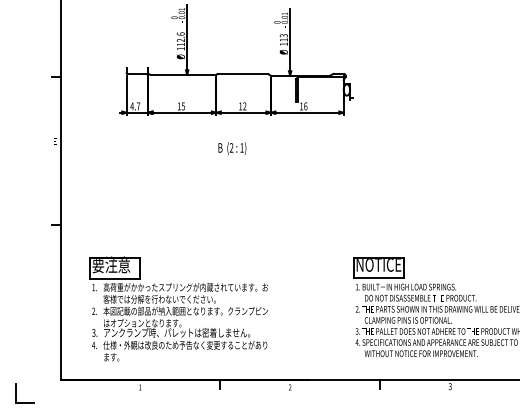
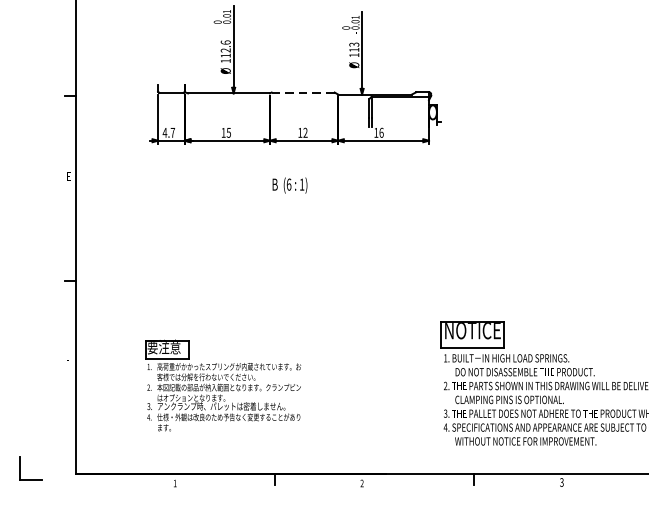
line: (242, 74) -> (302, 93), solid -> dashed
text: (231, 147) -> (288, 184), (2 -> (6
part: (178, 308) -> (222, 385), size x0.7
part: (16, 393) -> (20, 468), moved

